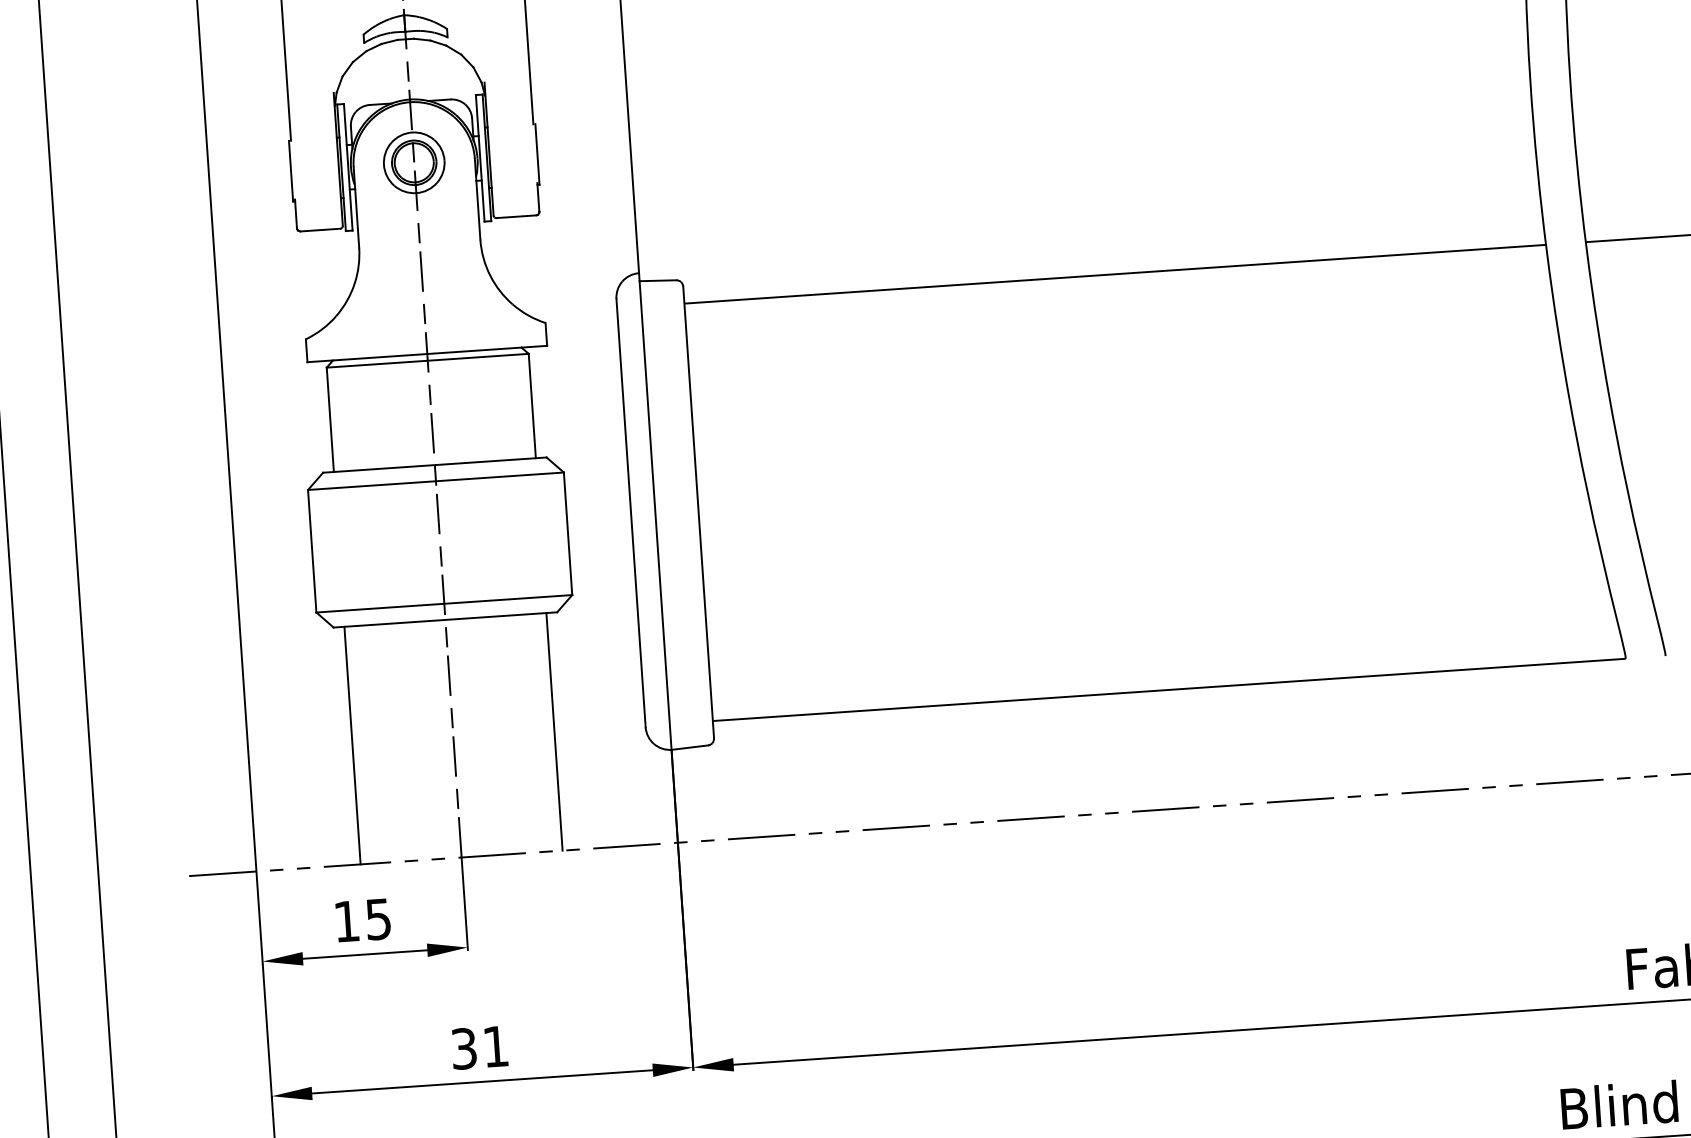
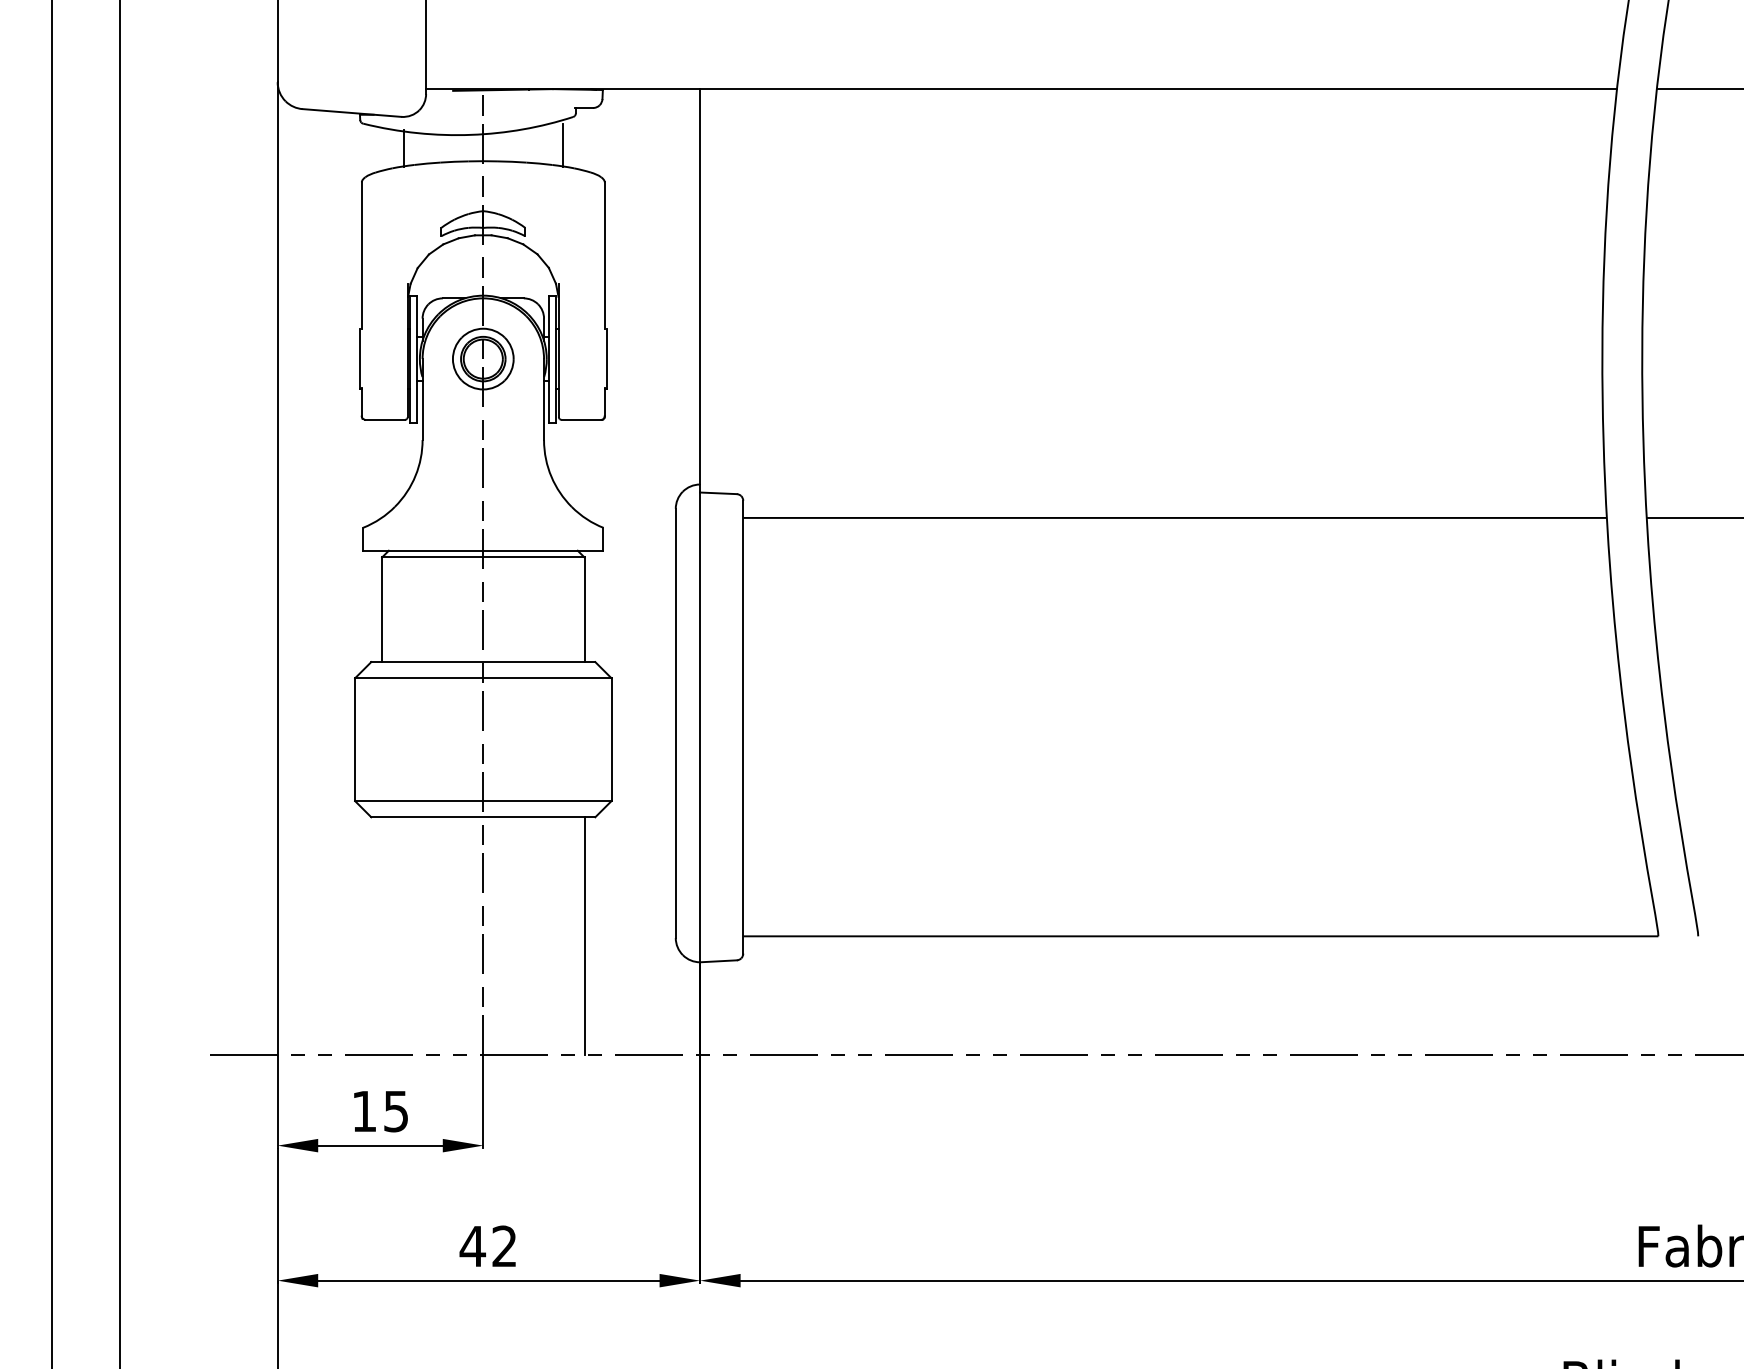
line: (352, 745) -> (382, 936), removed
text: (478, 1047) -> (487, 1246), 31 -> 42

